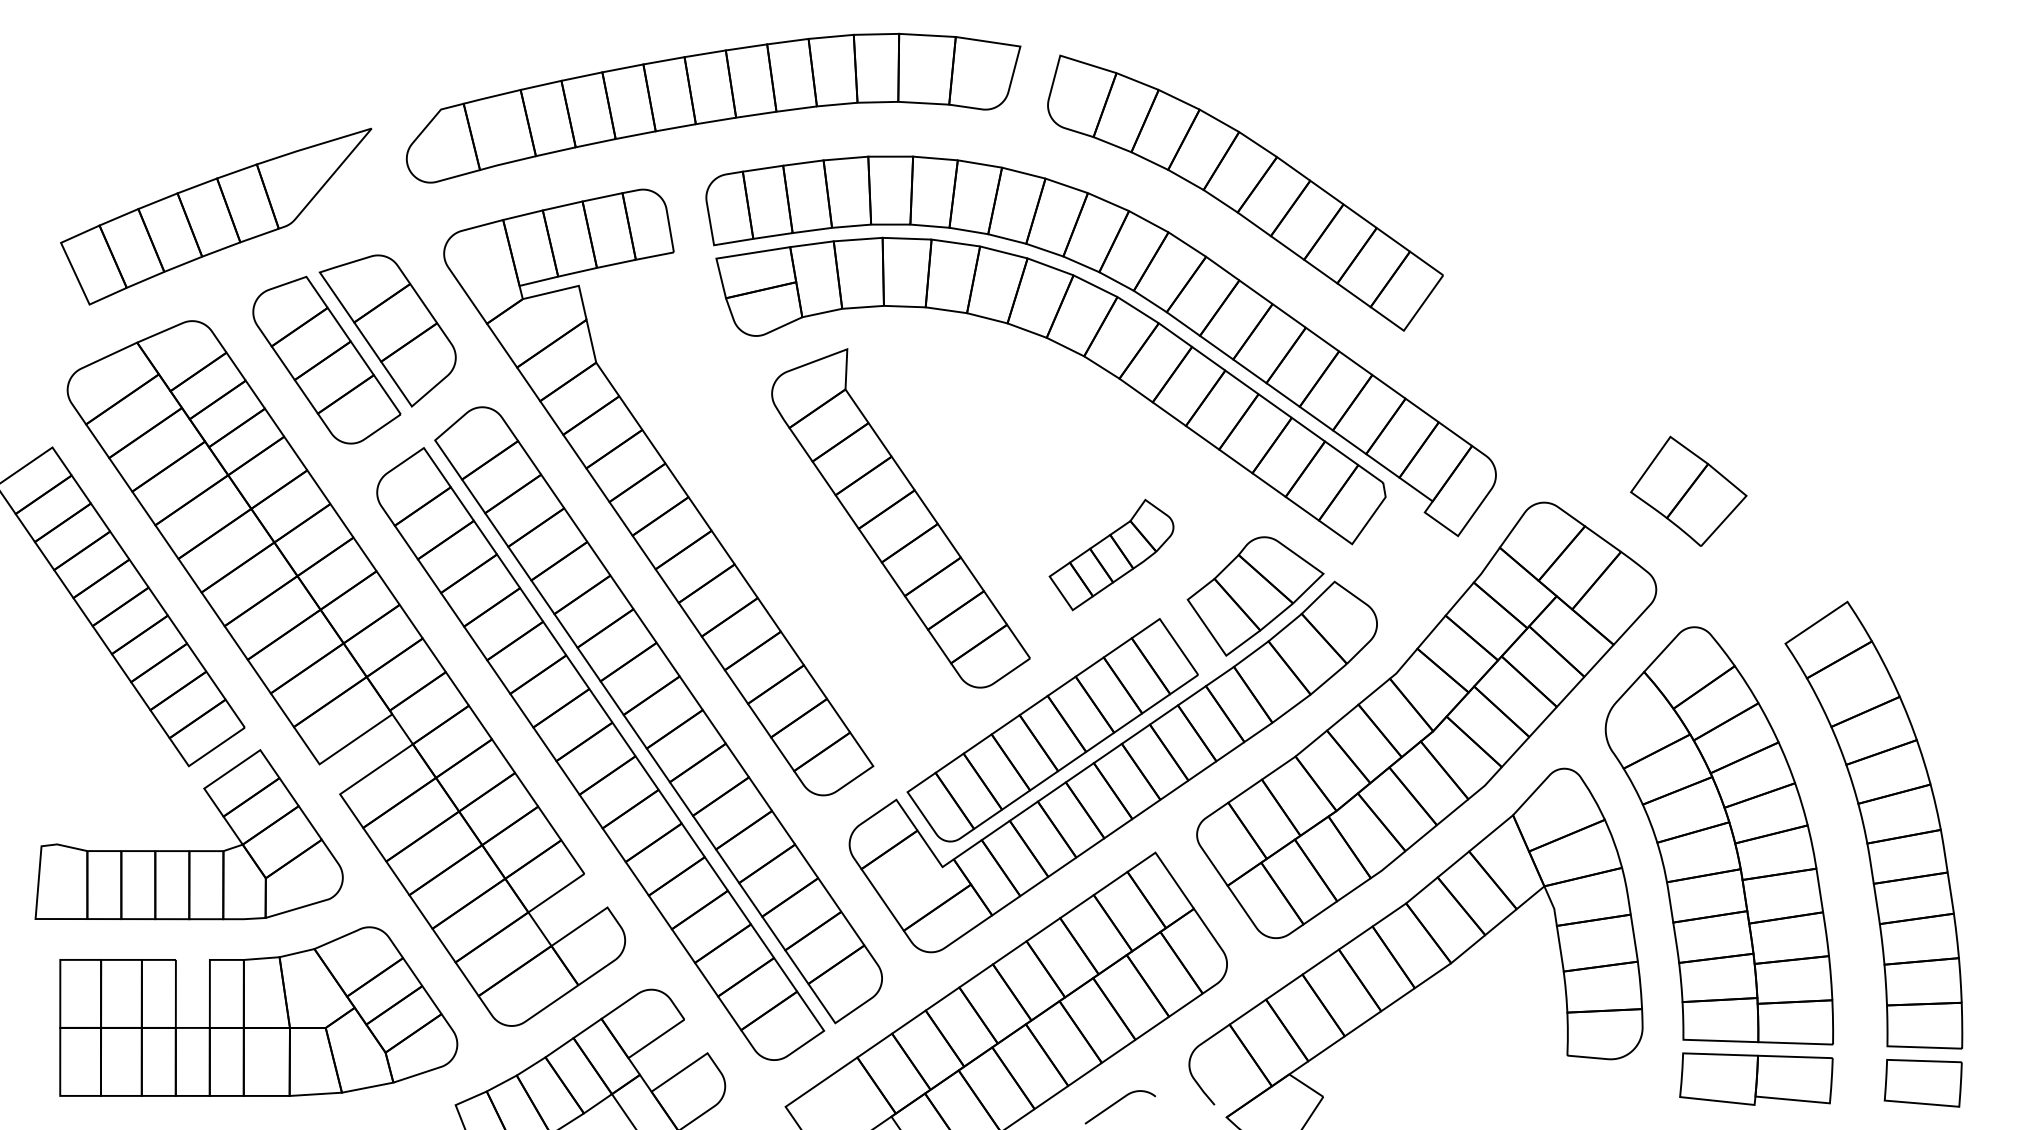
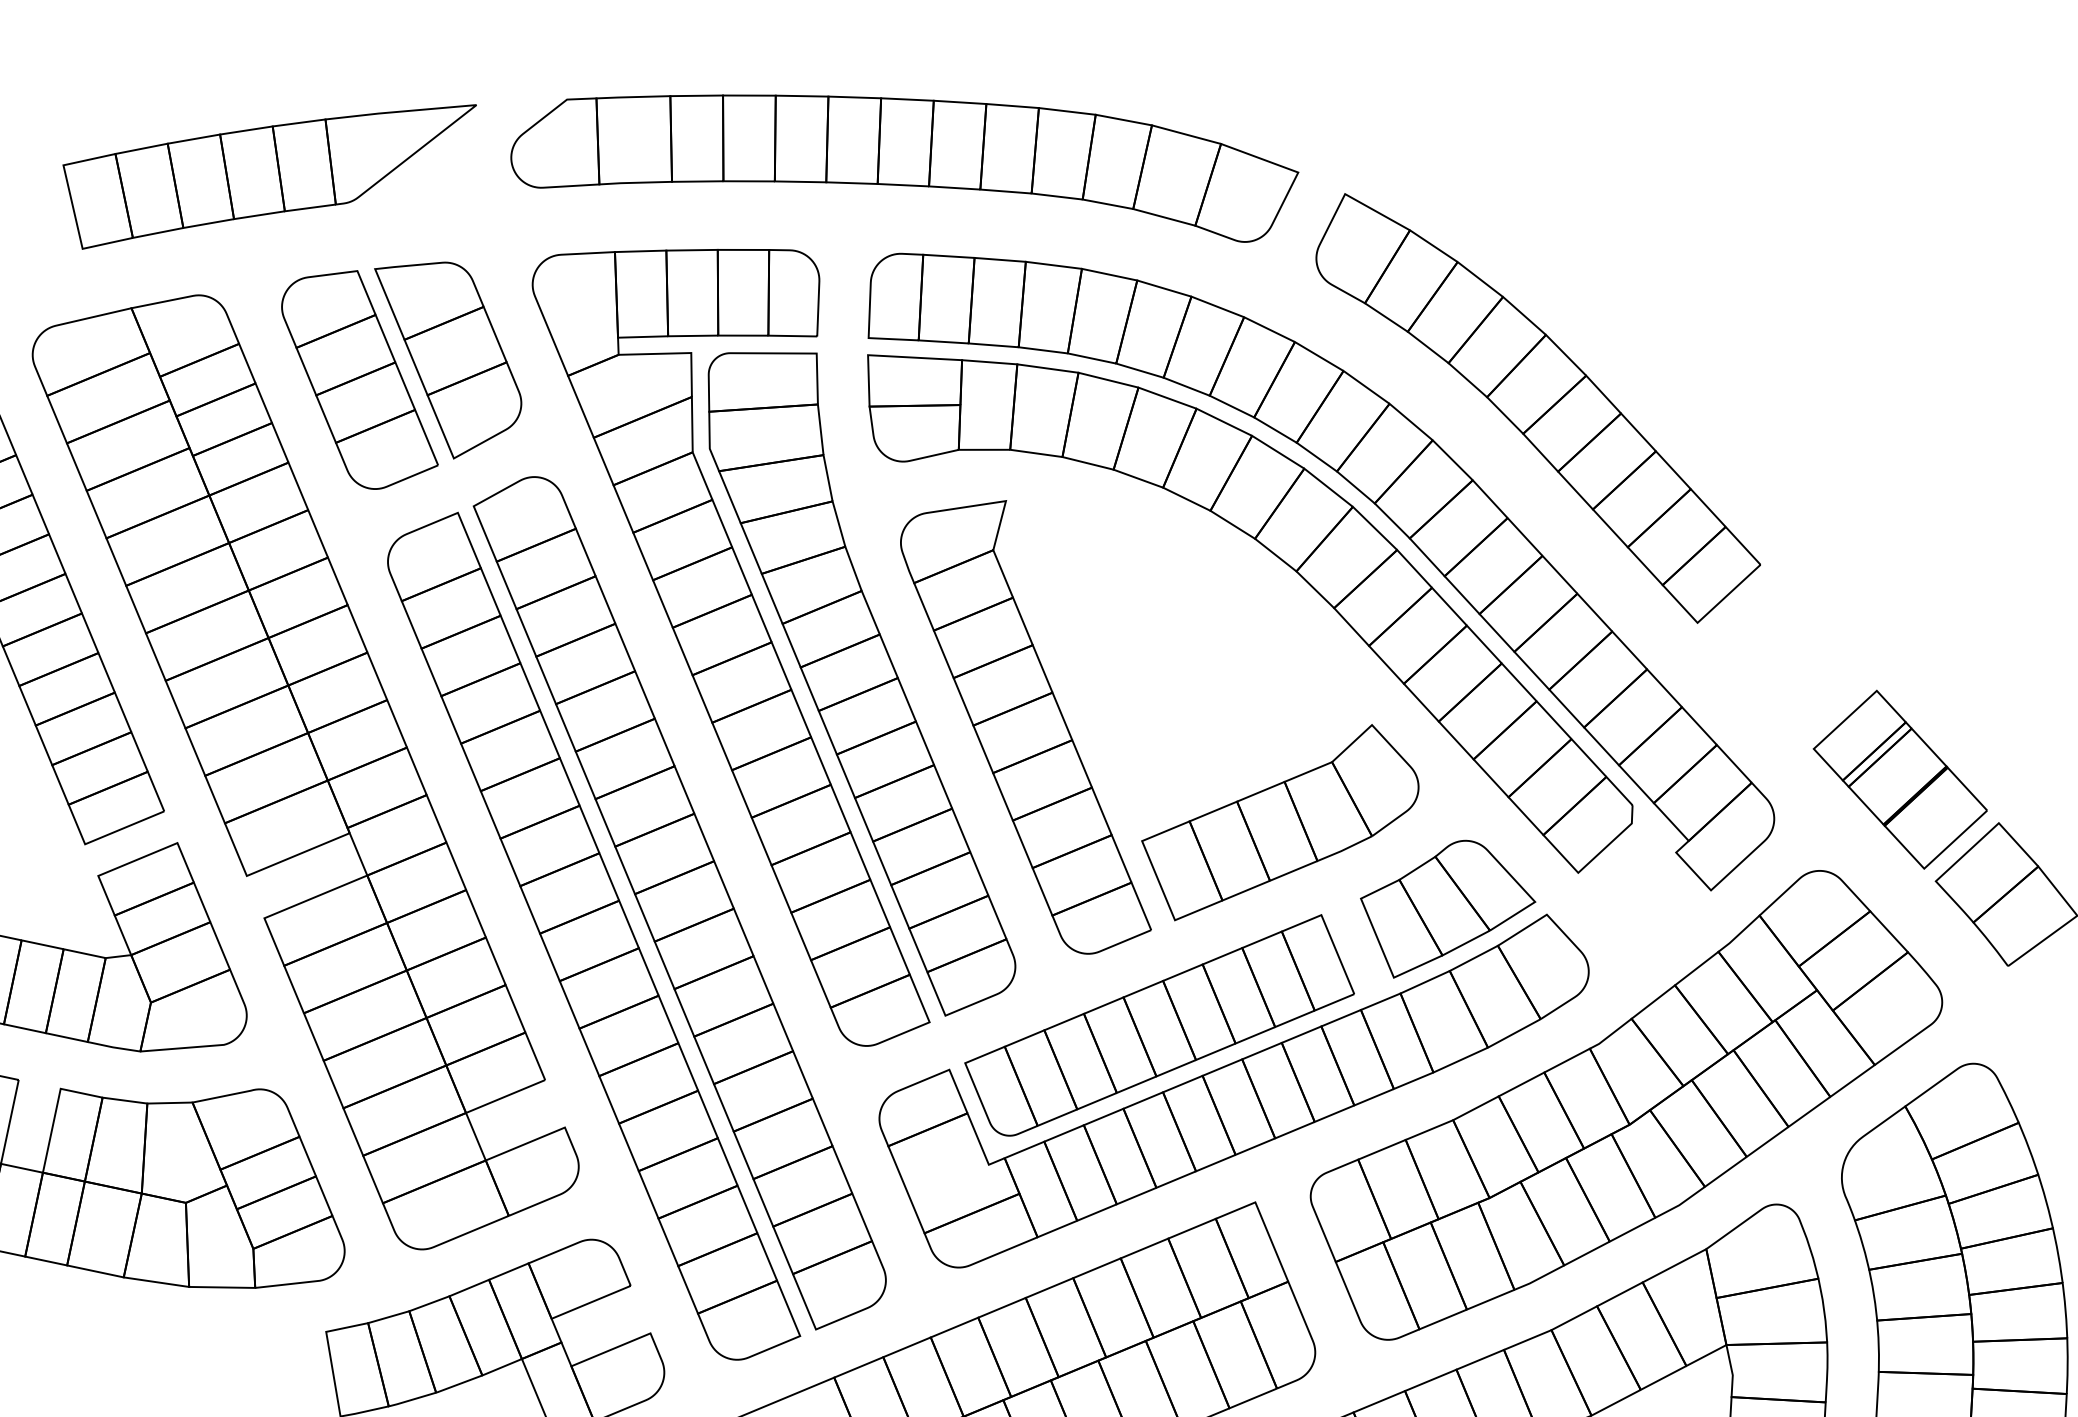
part: (1586, 419) -> (1899, 779), added
part: (763, 511) -> (860, 679), added
part: (1111, 554) -> (1278, 822), size x1.67

